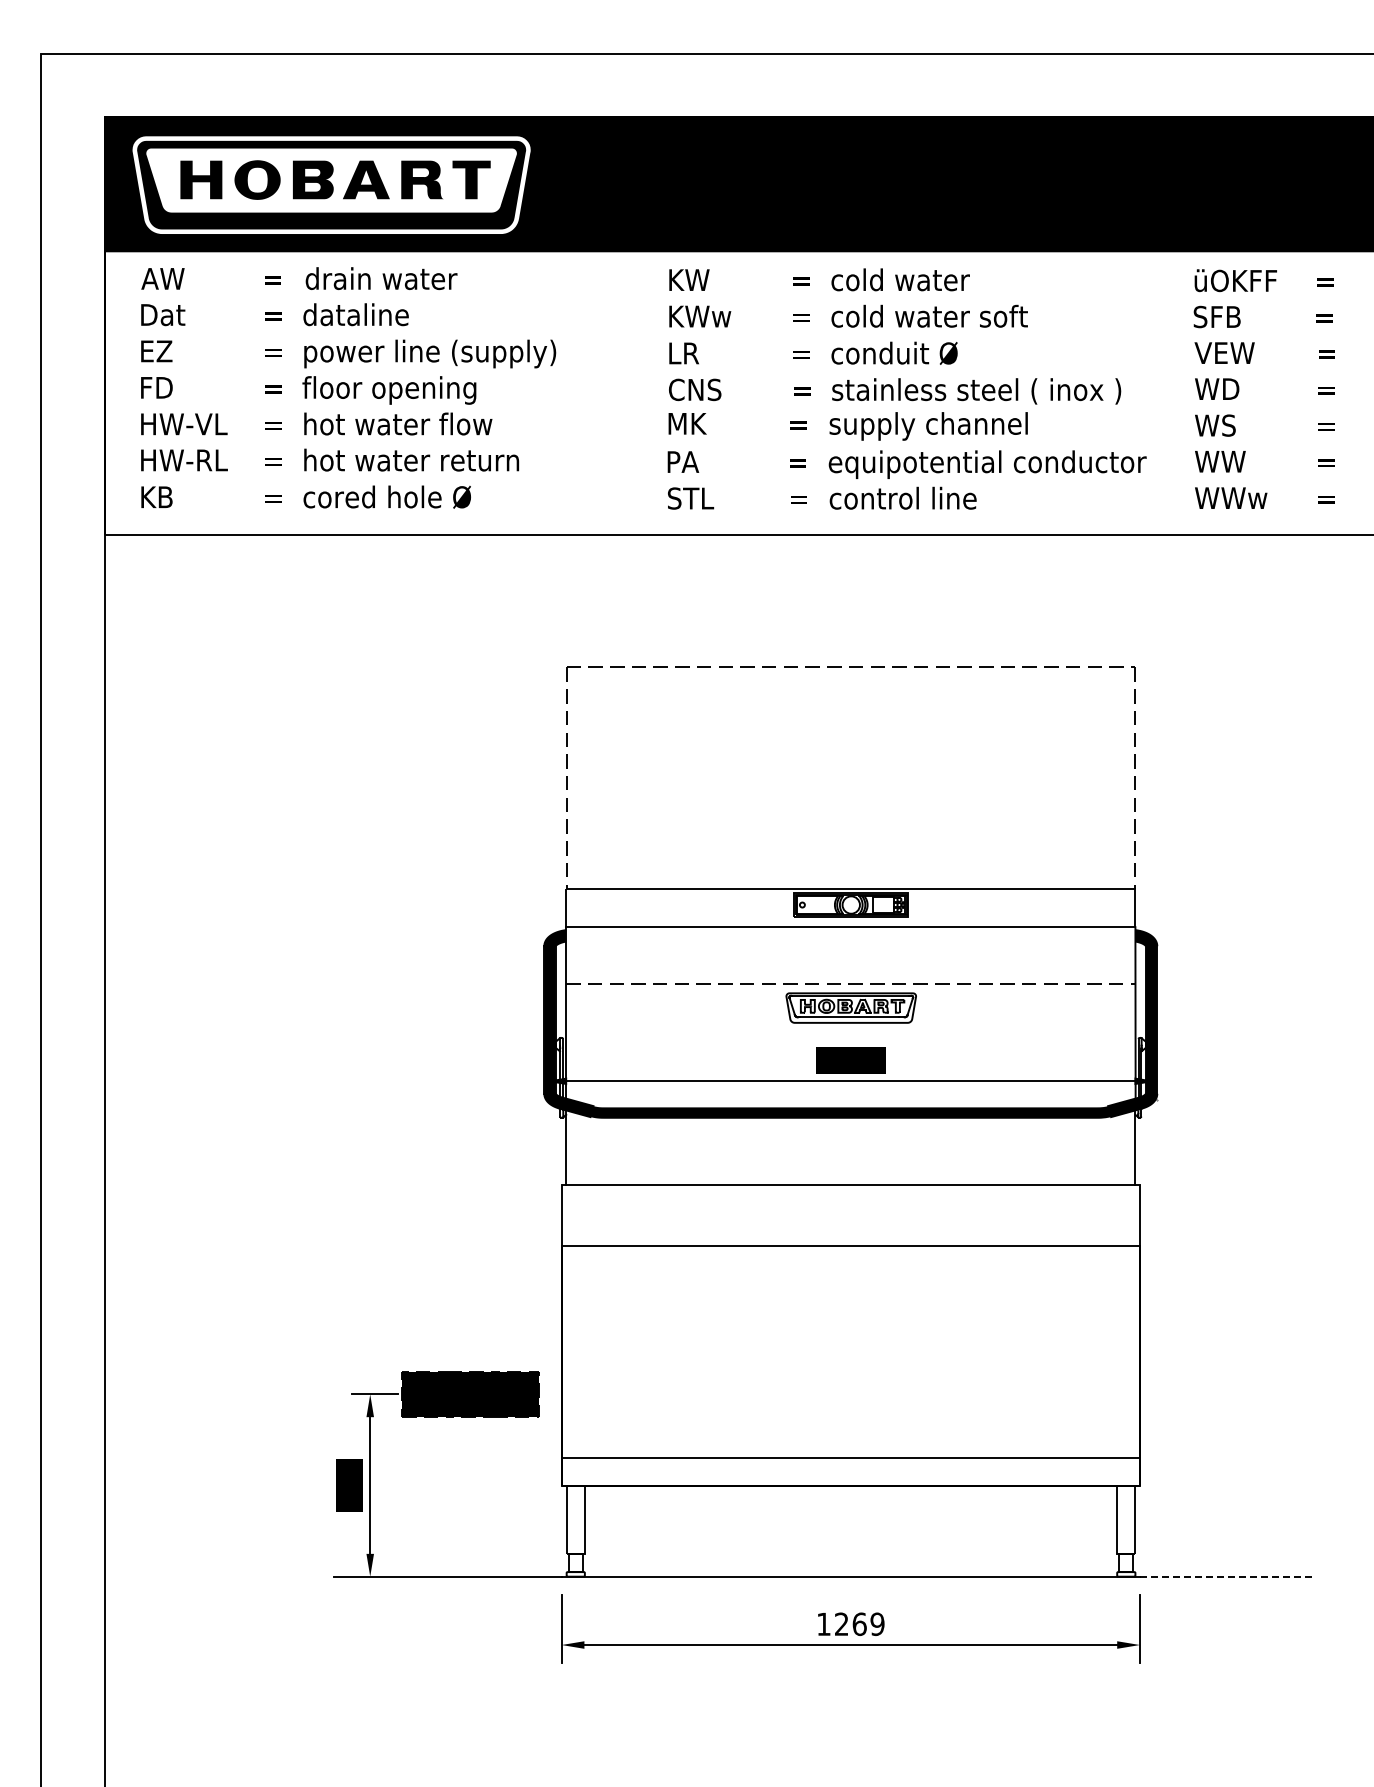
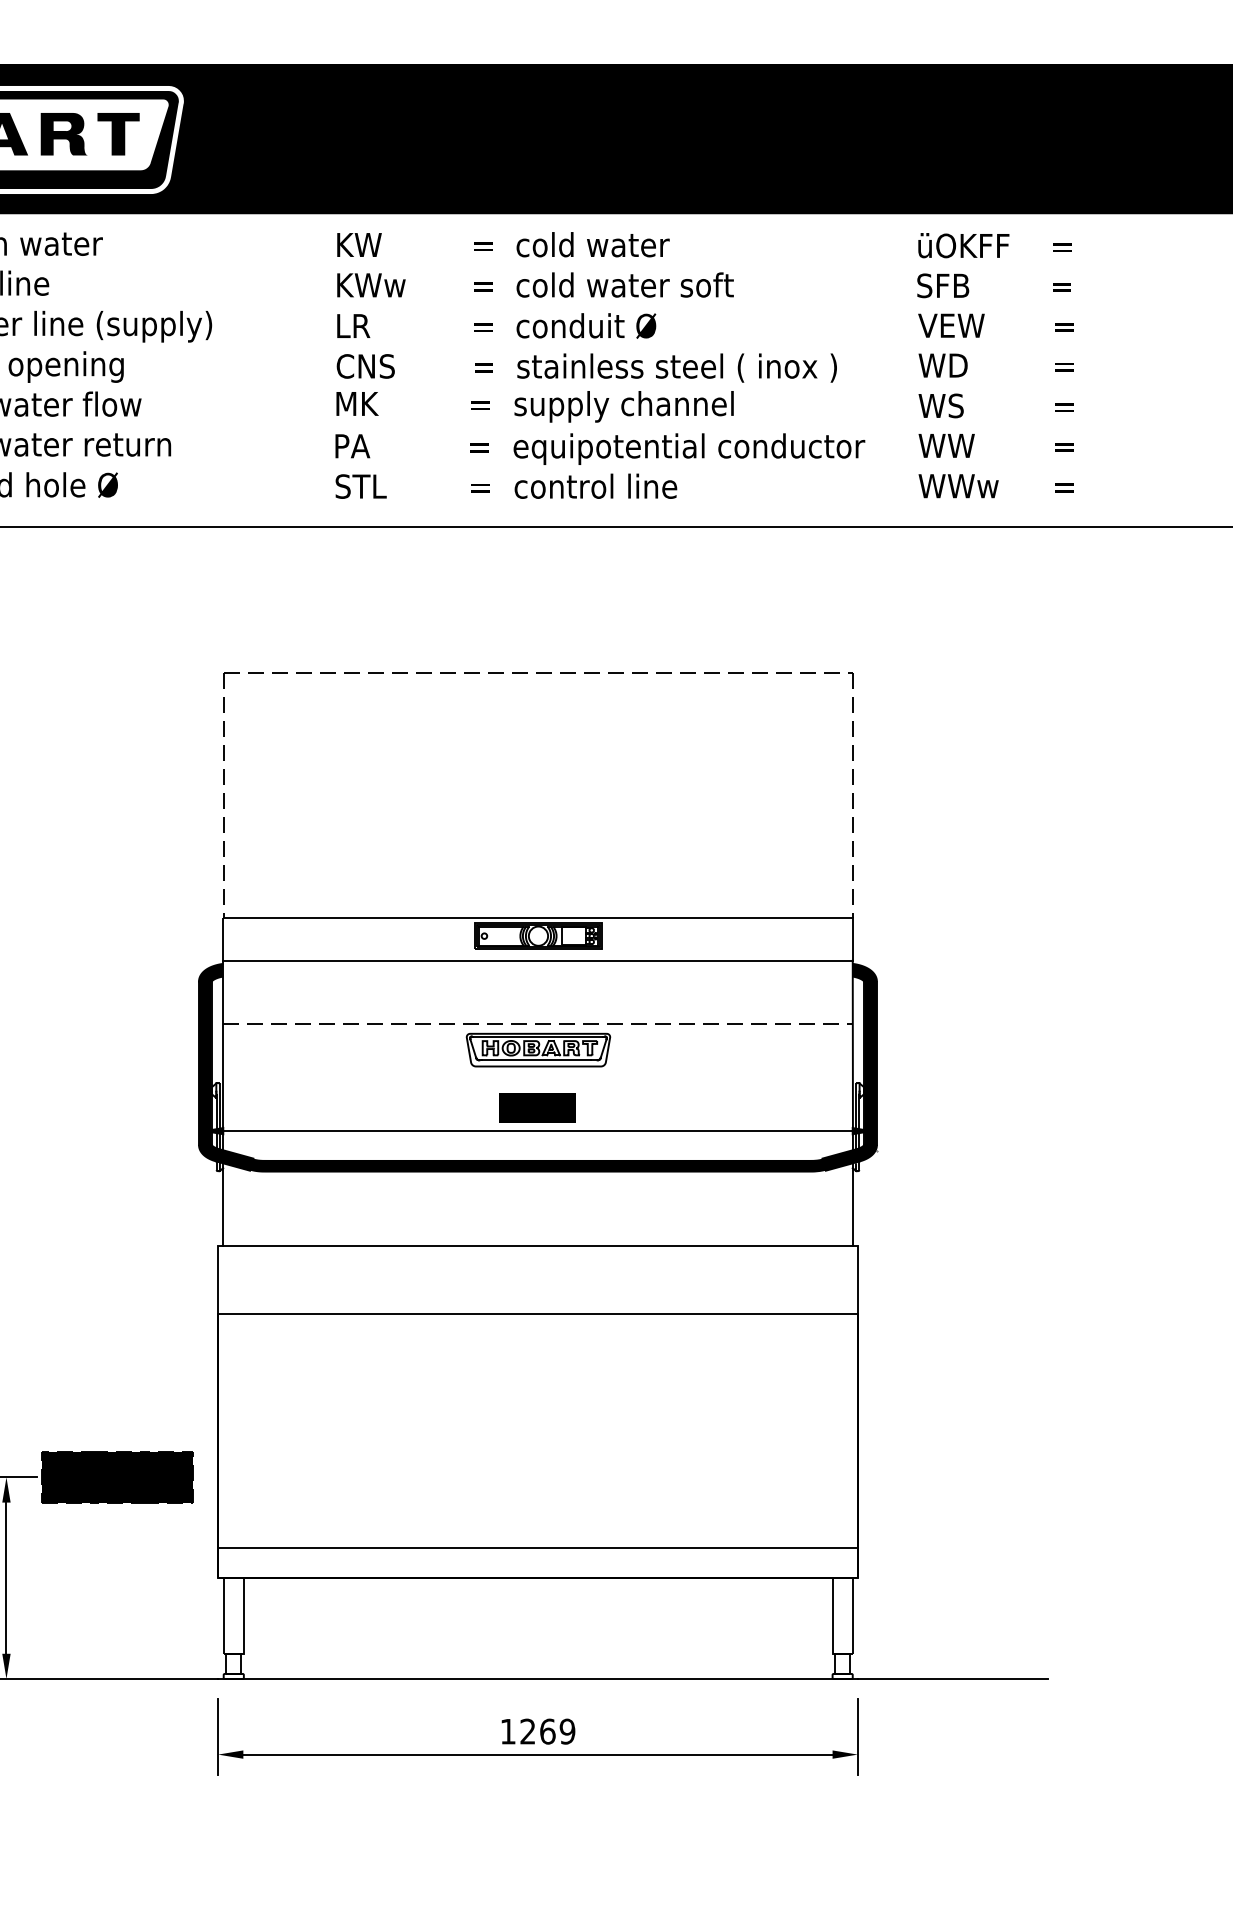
line: (1225, 1576) -> (952, 1678), dashed -> solid

